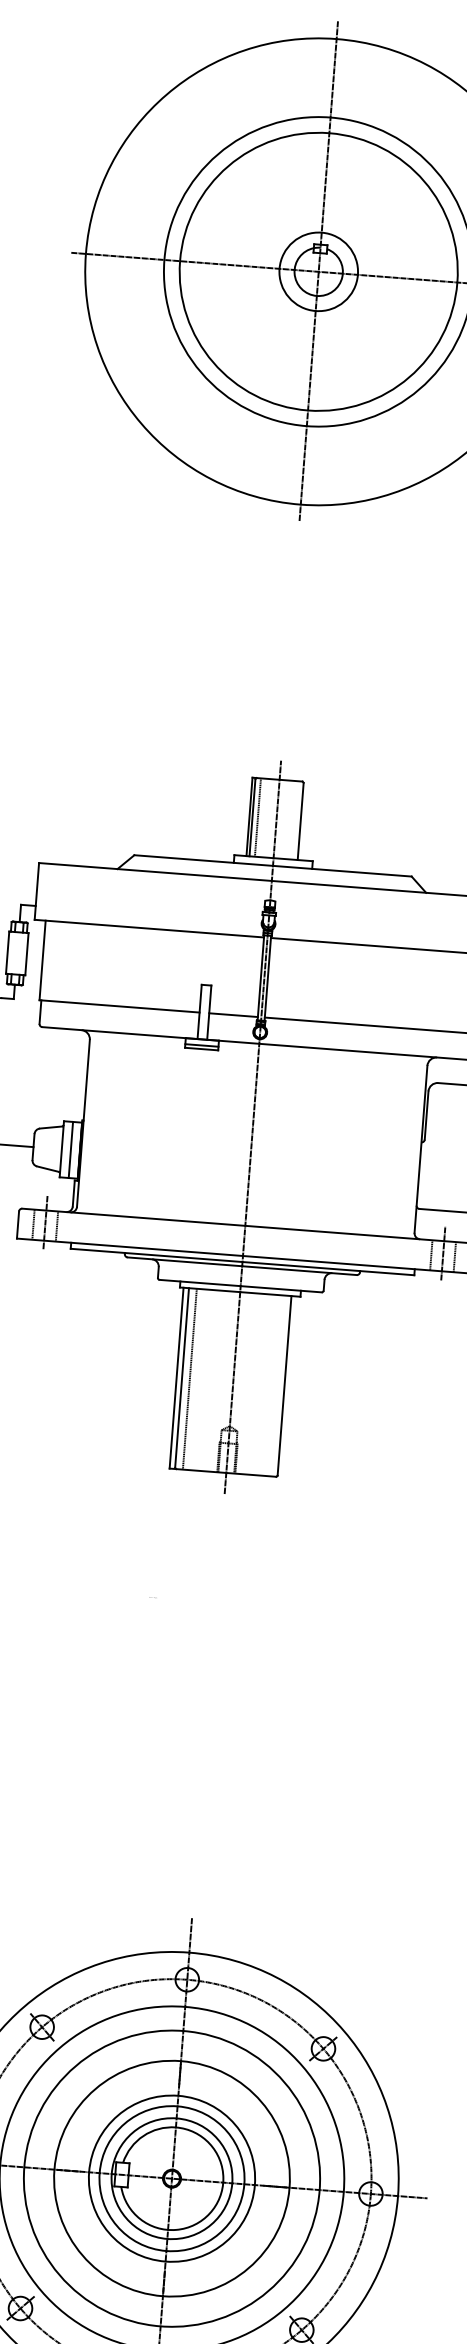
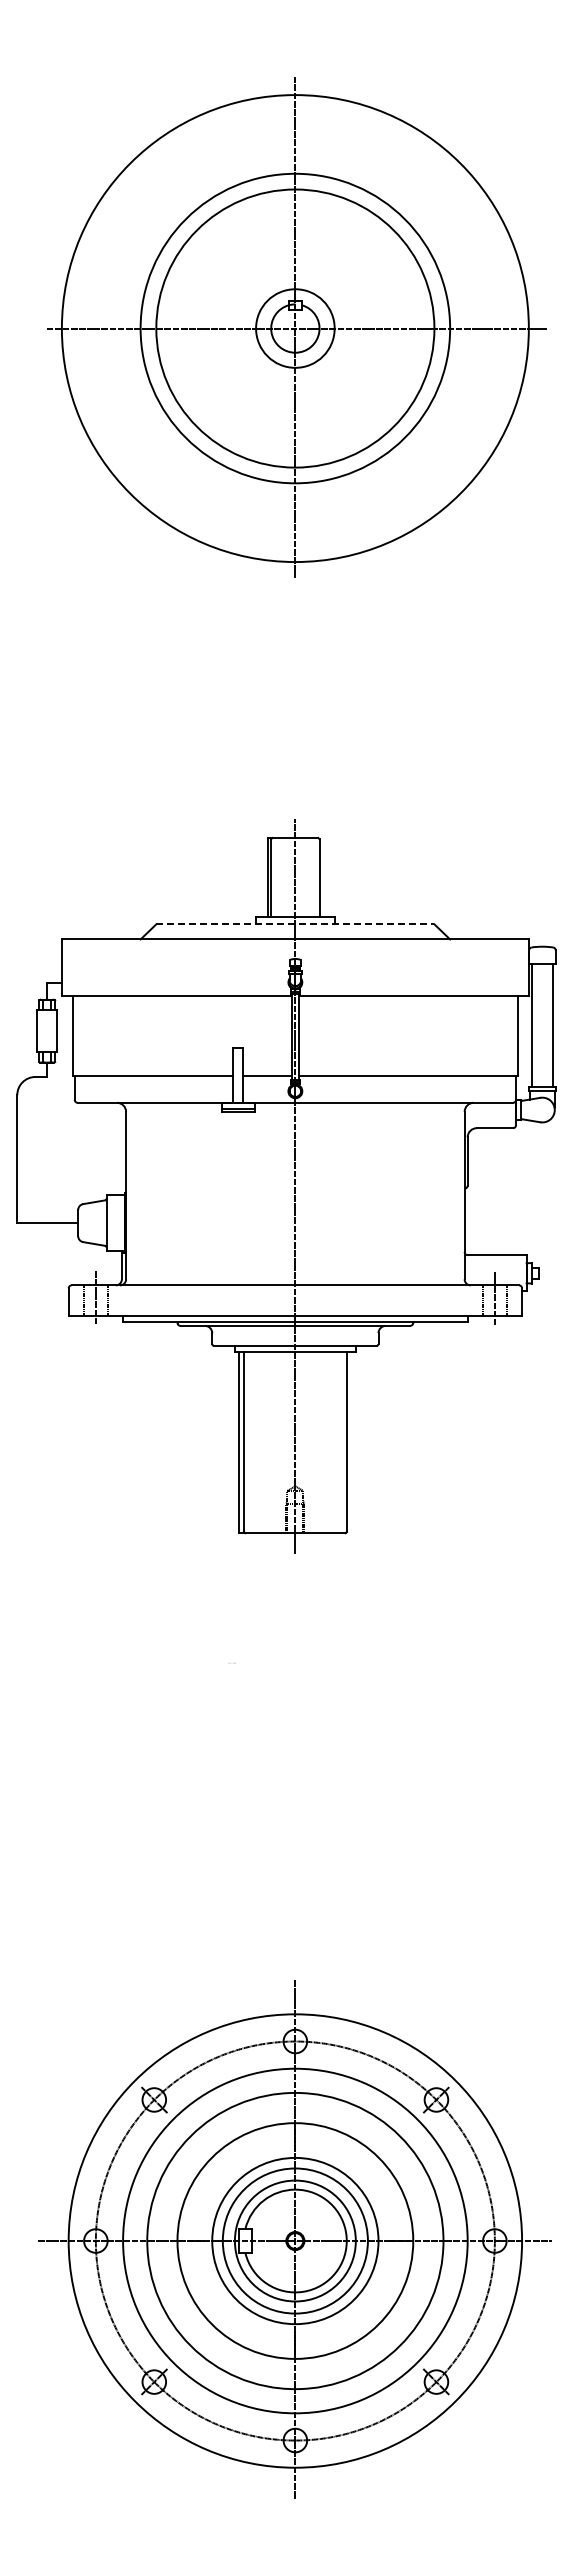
line: (257, 817) -> (276, 877), removed
line: (273, 866) -> (295, 924), solid -> dashed
line: (70, 1150) -> (115, 1223), removed
line: (189, 1379) -> (251, 1442), removed

